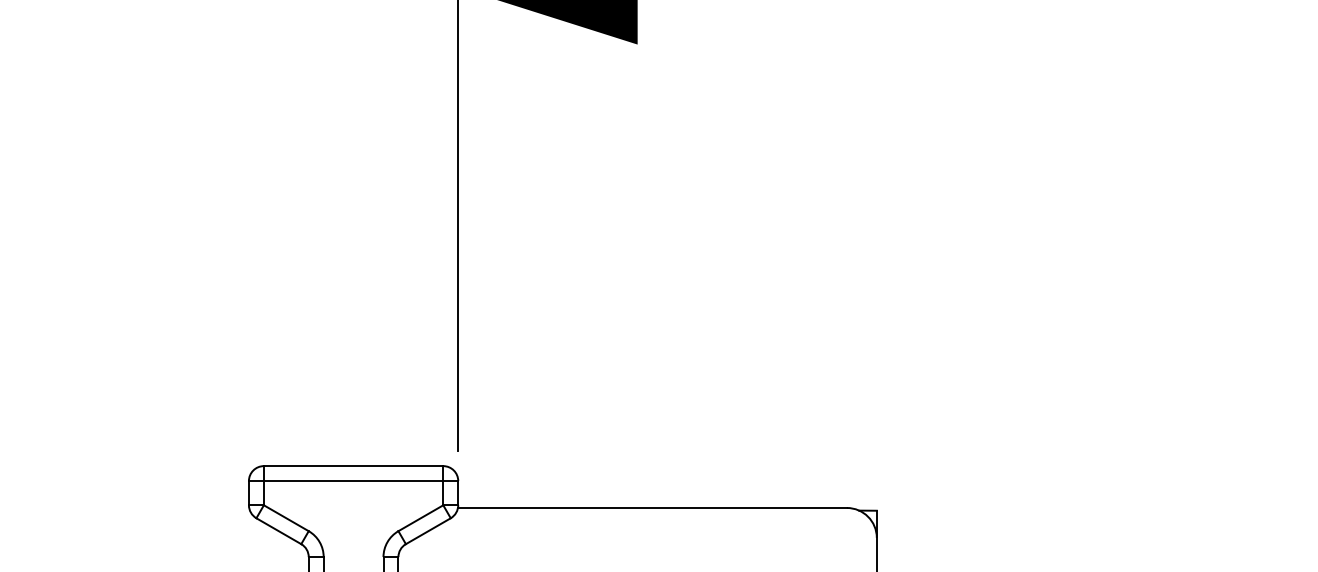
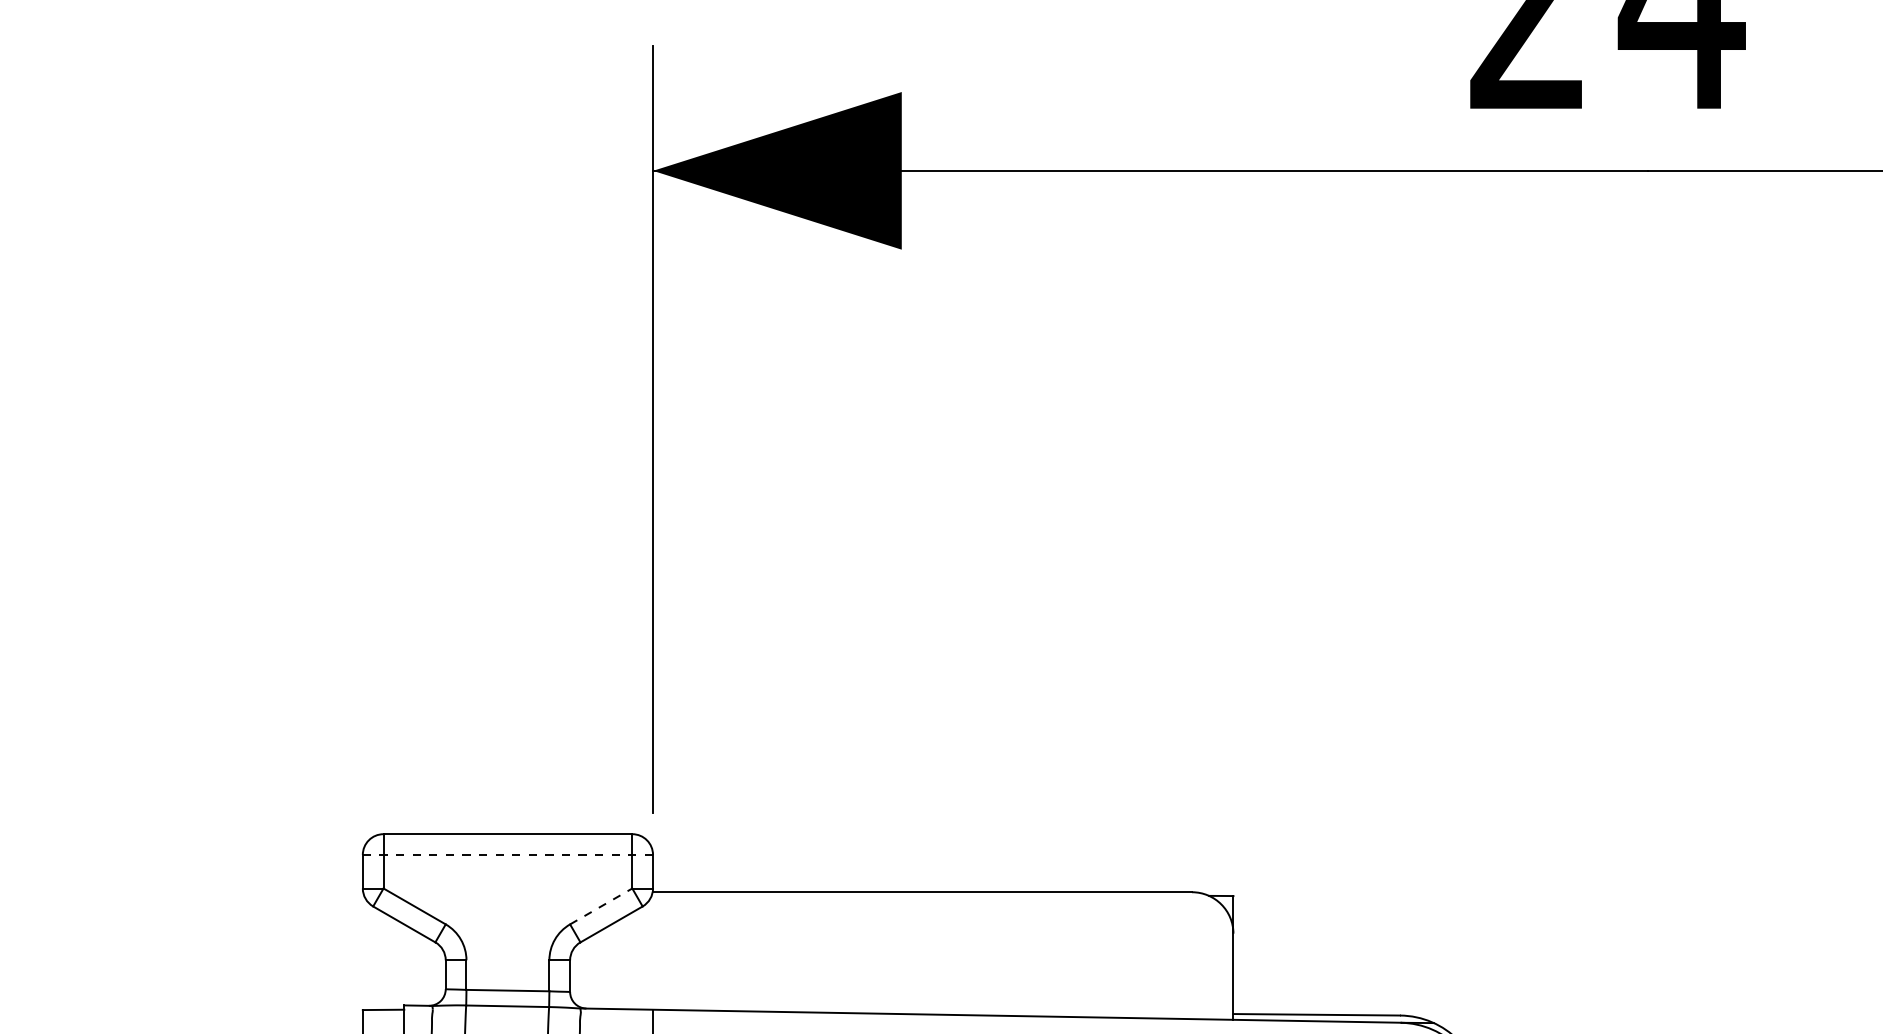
line: (354, 480) -> (508, 854), solid -> dashed
line: (421, 518) -> (601, 906), solid -> dashed

